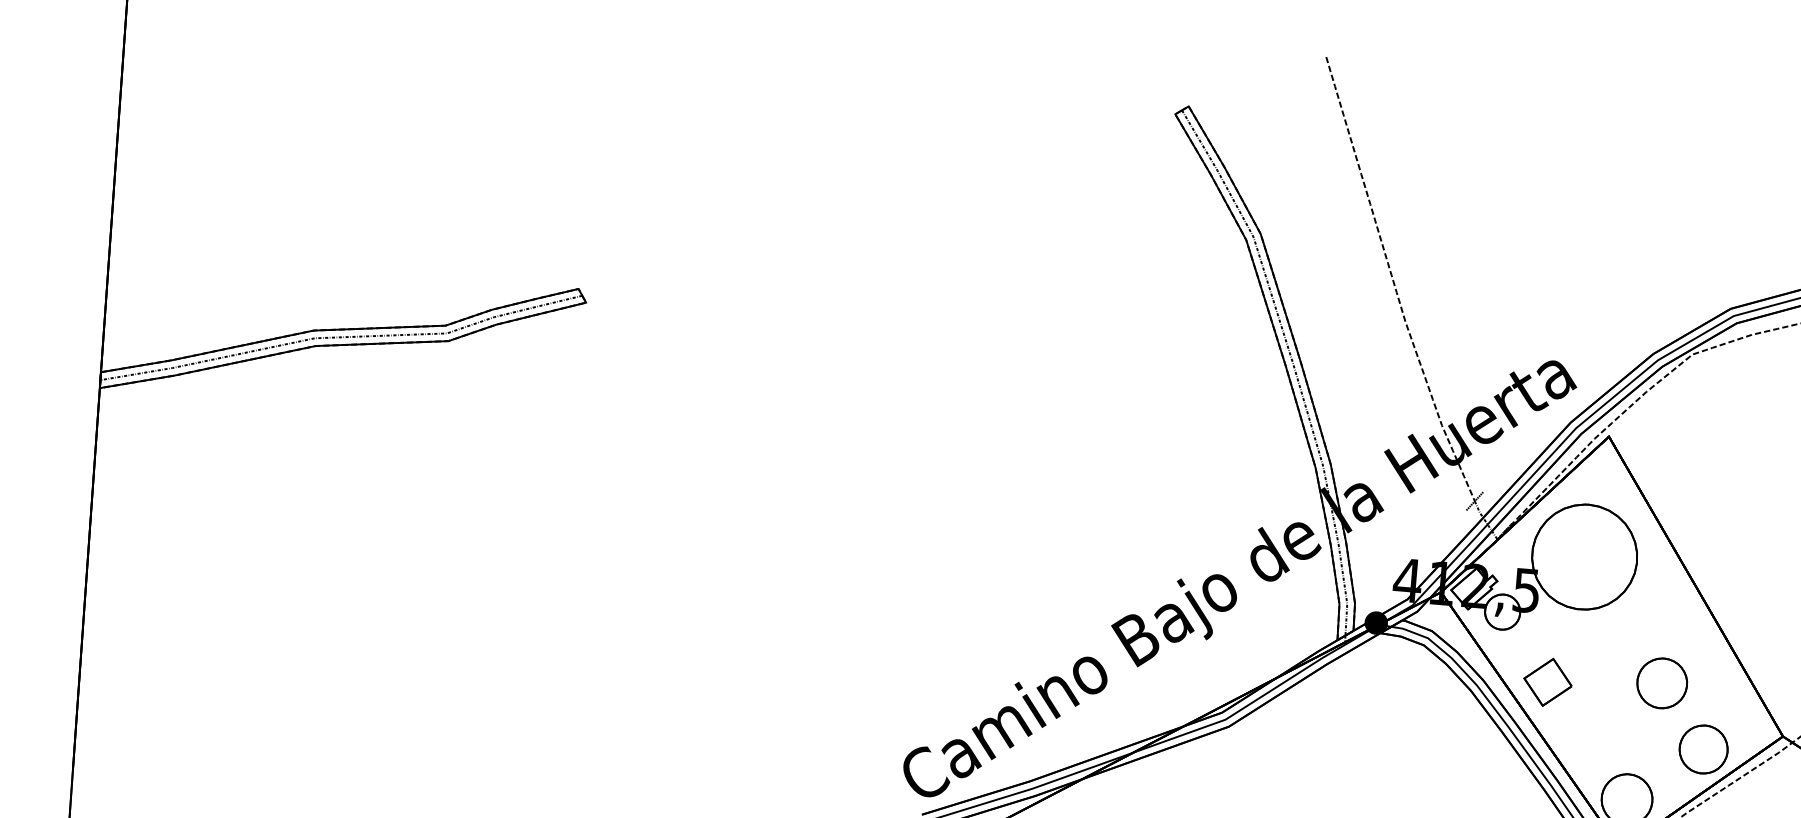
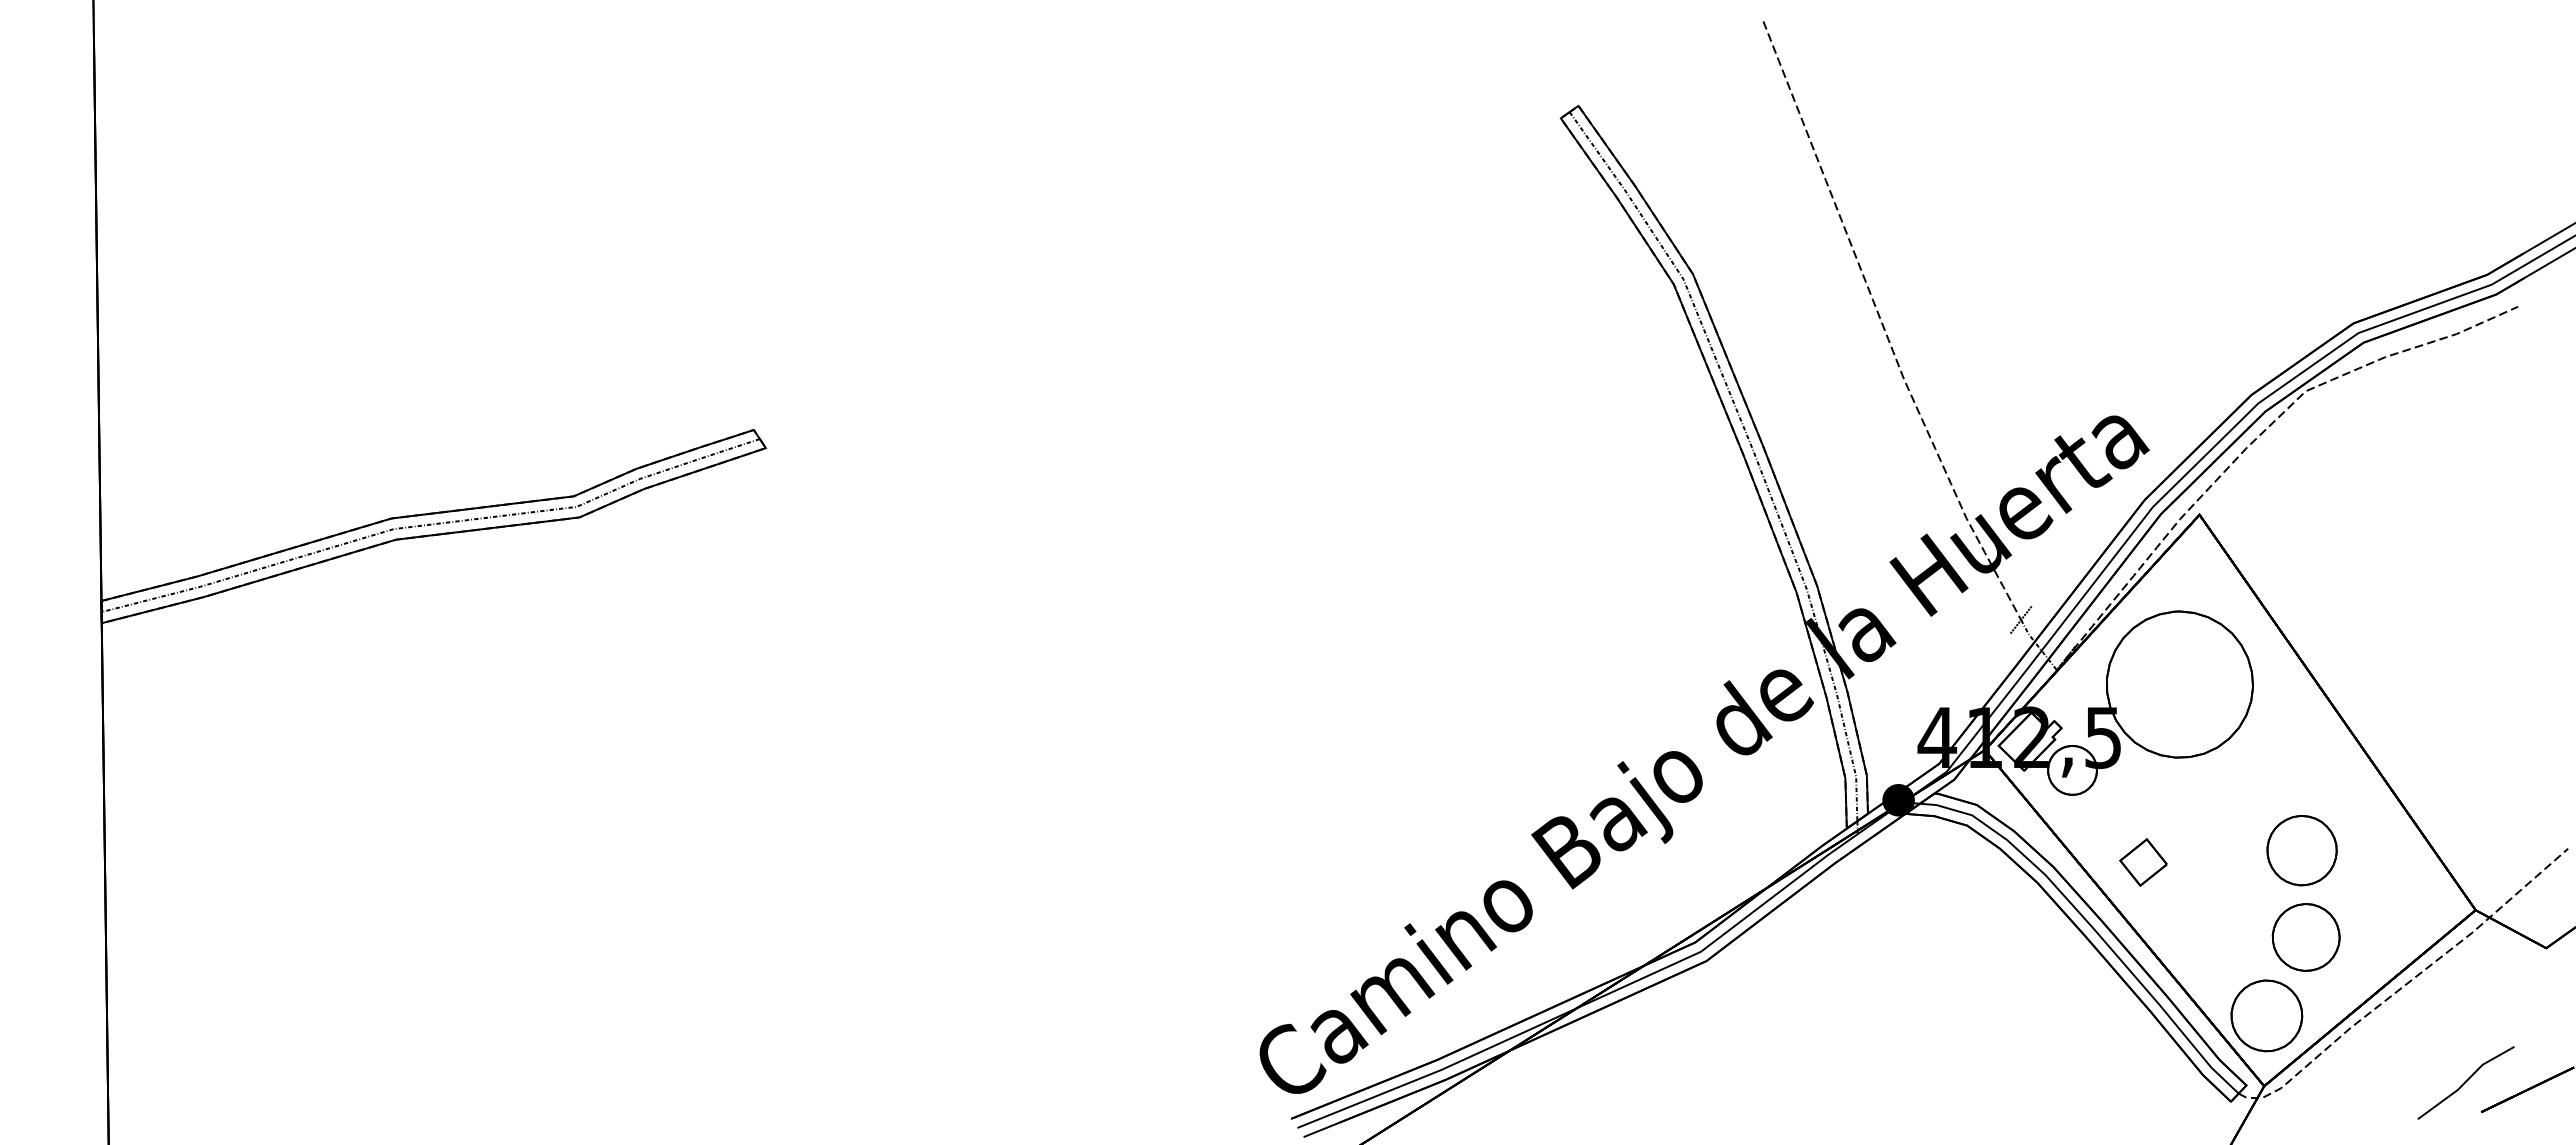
part: (1547, 682) -> (2143, 862), size x0.7
part: (1703, 749) -> (2305, 937), moved

